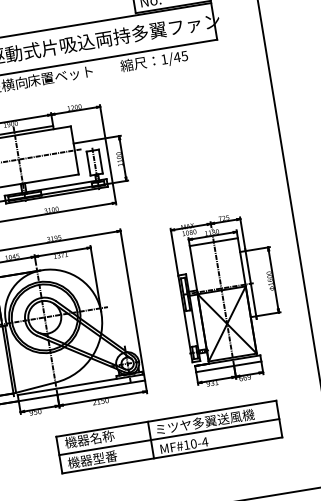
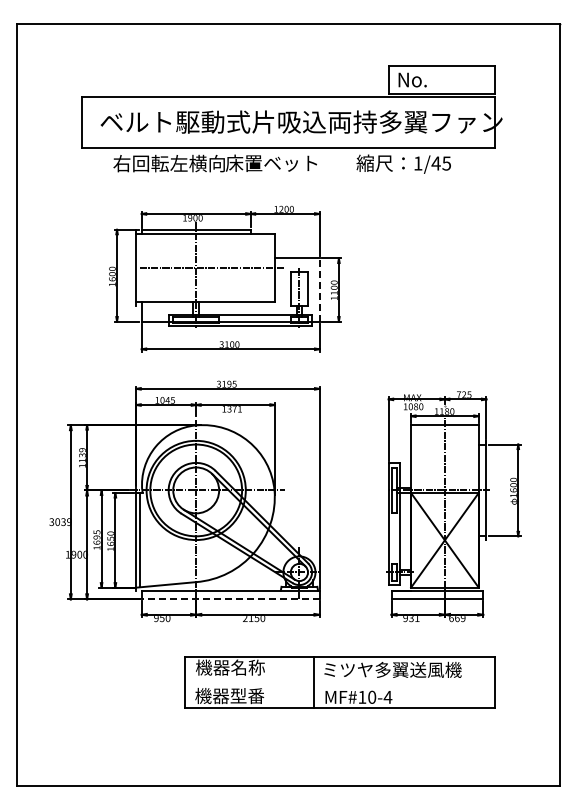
line: (109, 161) -> (319, 290), solid -> dashed
line: (81, 390) -> (230, 599), solid -> dashed
line: (168, 437) -> (339, 682), removed

